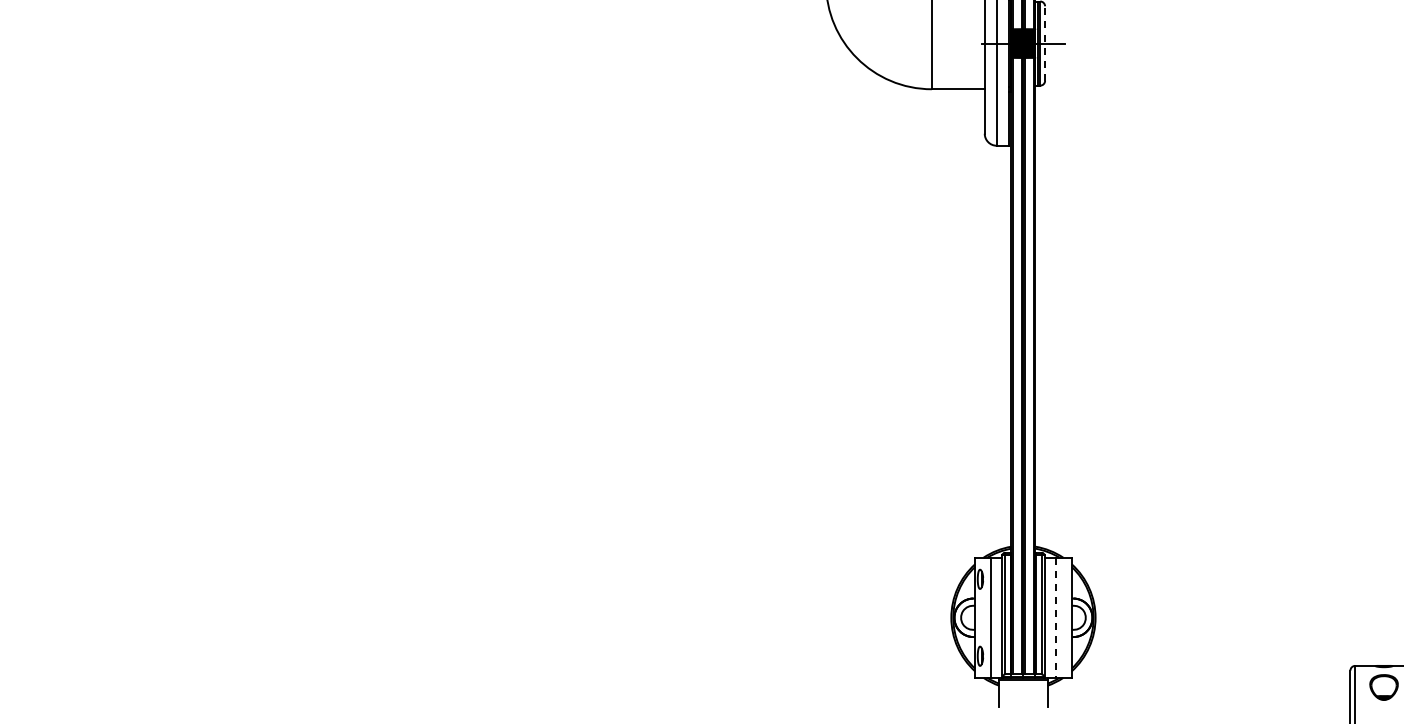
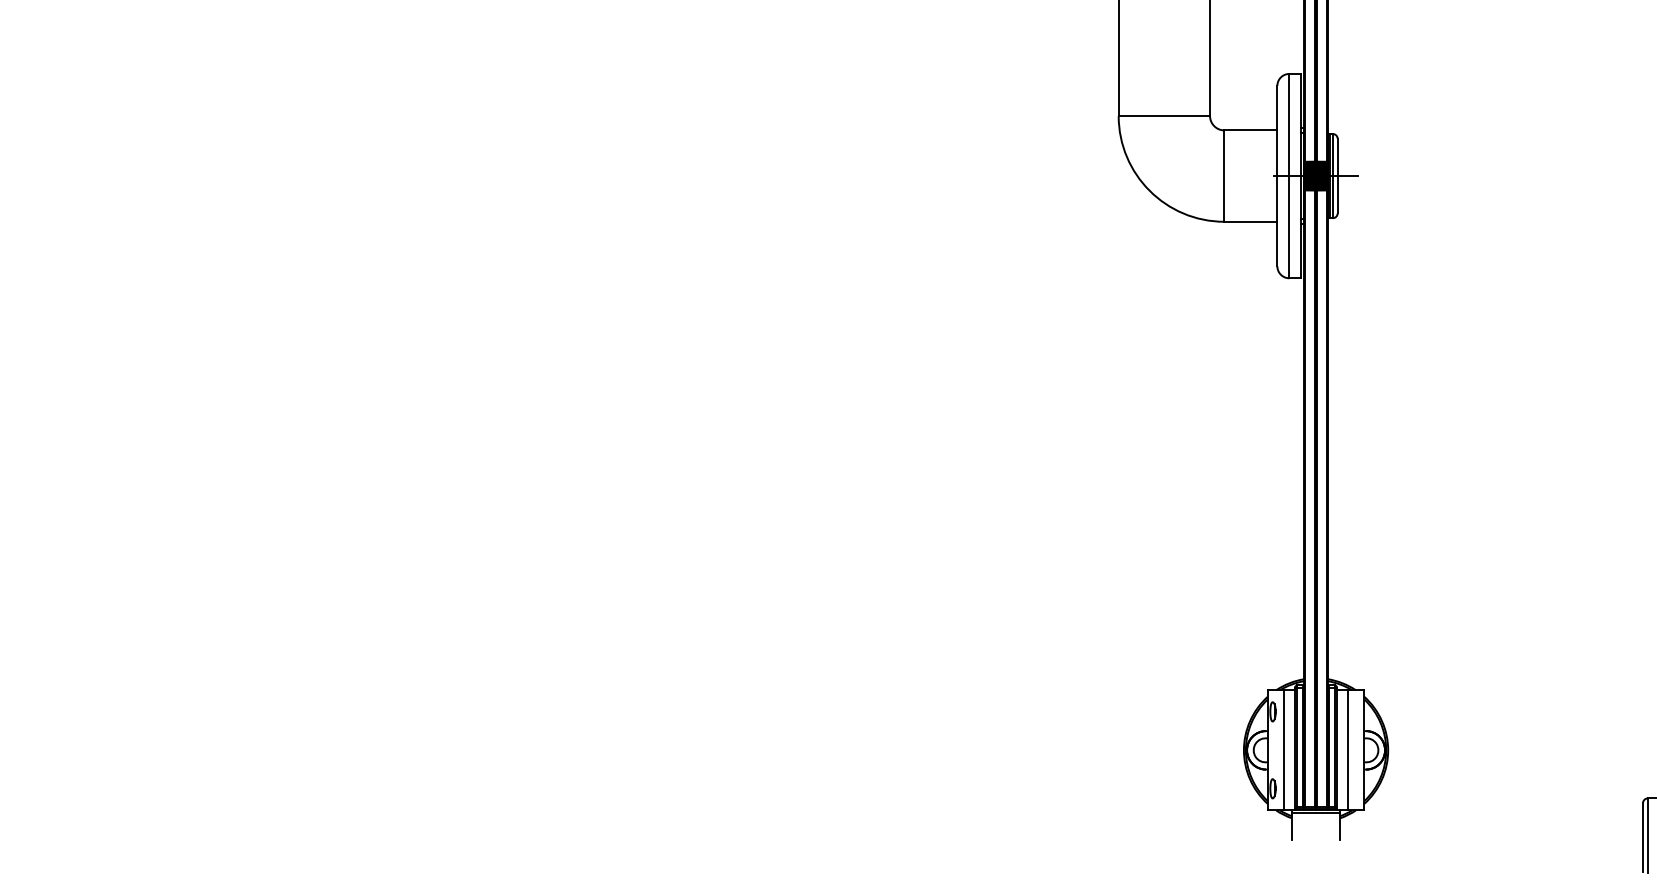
line: (1044, 42) -> (1337, 175), dashed -> solid
line: (1055, 617) -> (1348, 750), dashed -> solid

